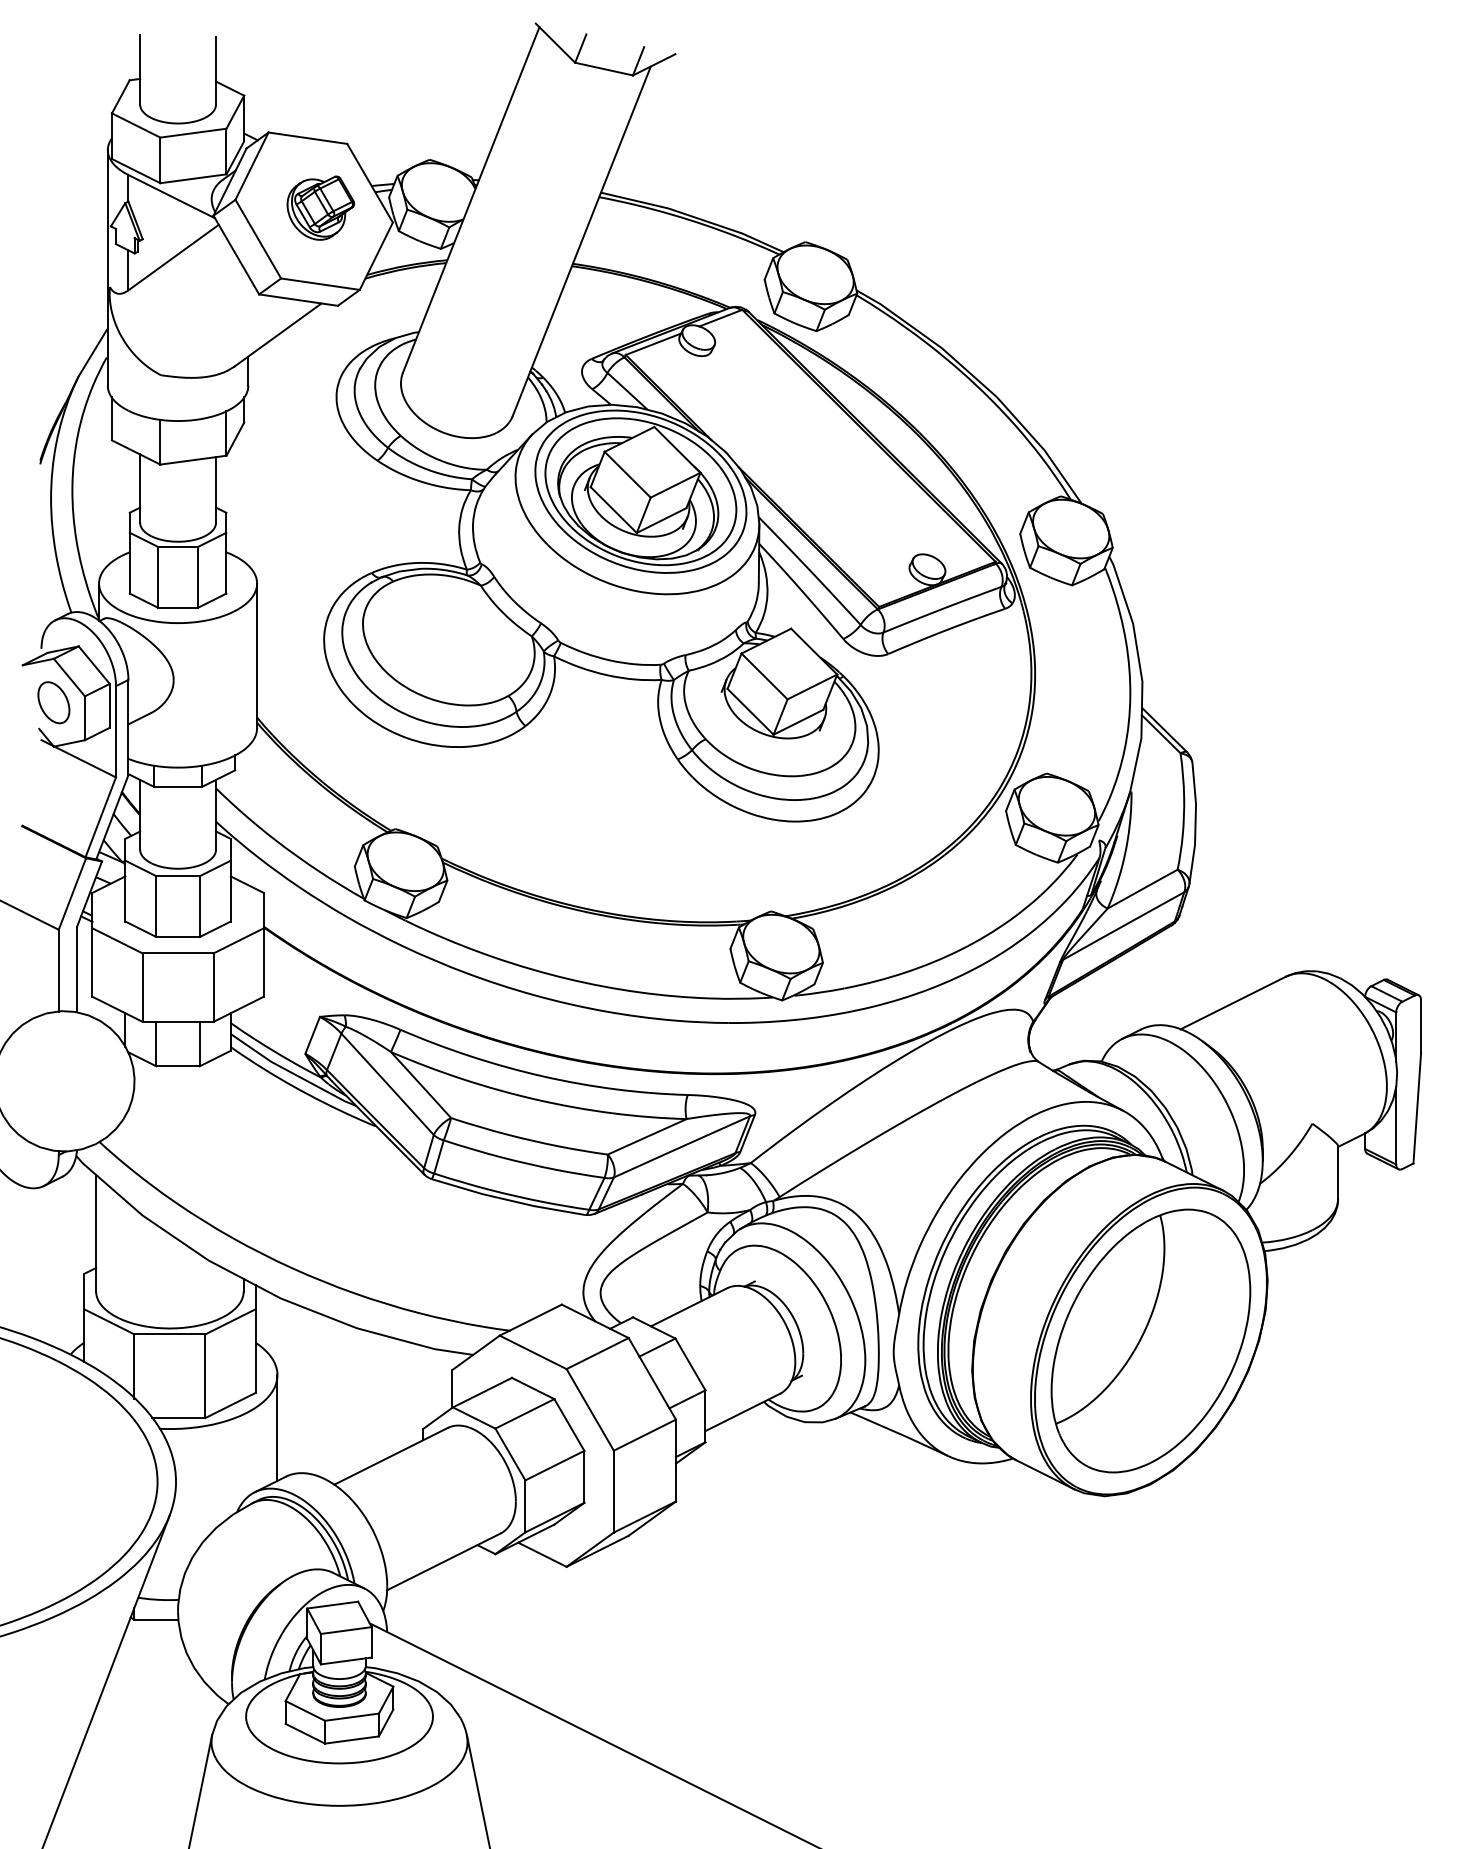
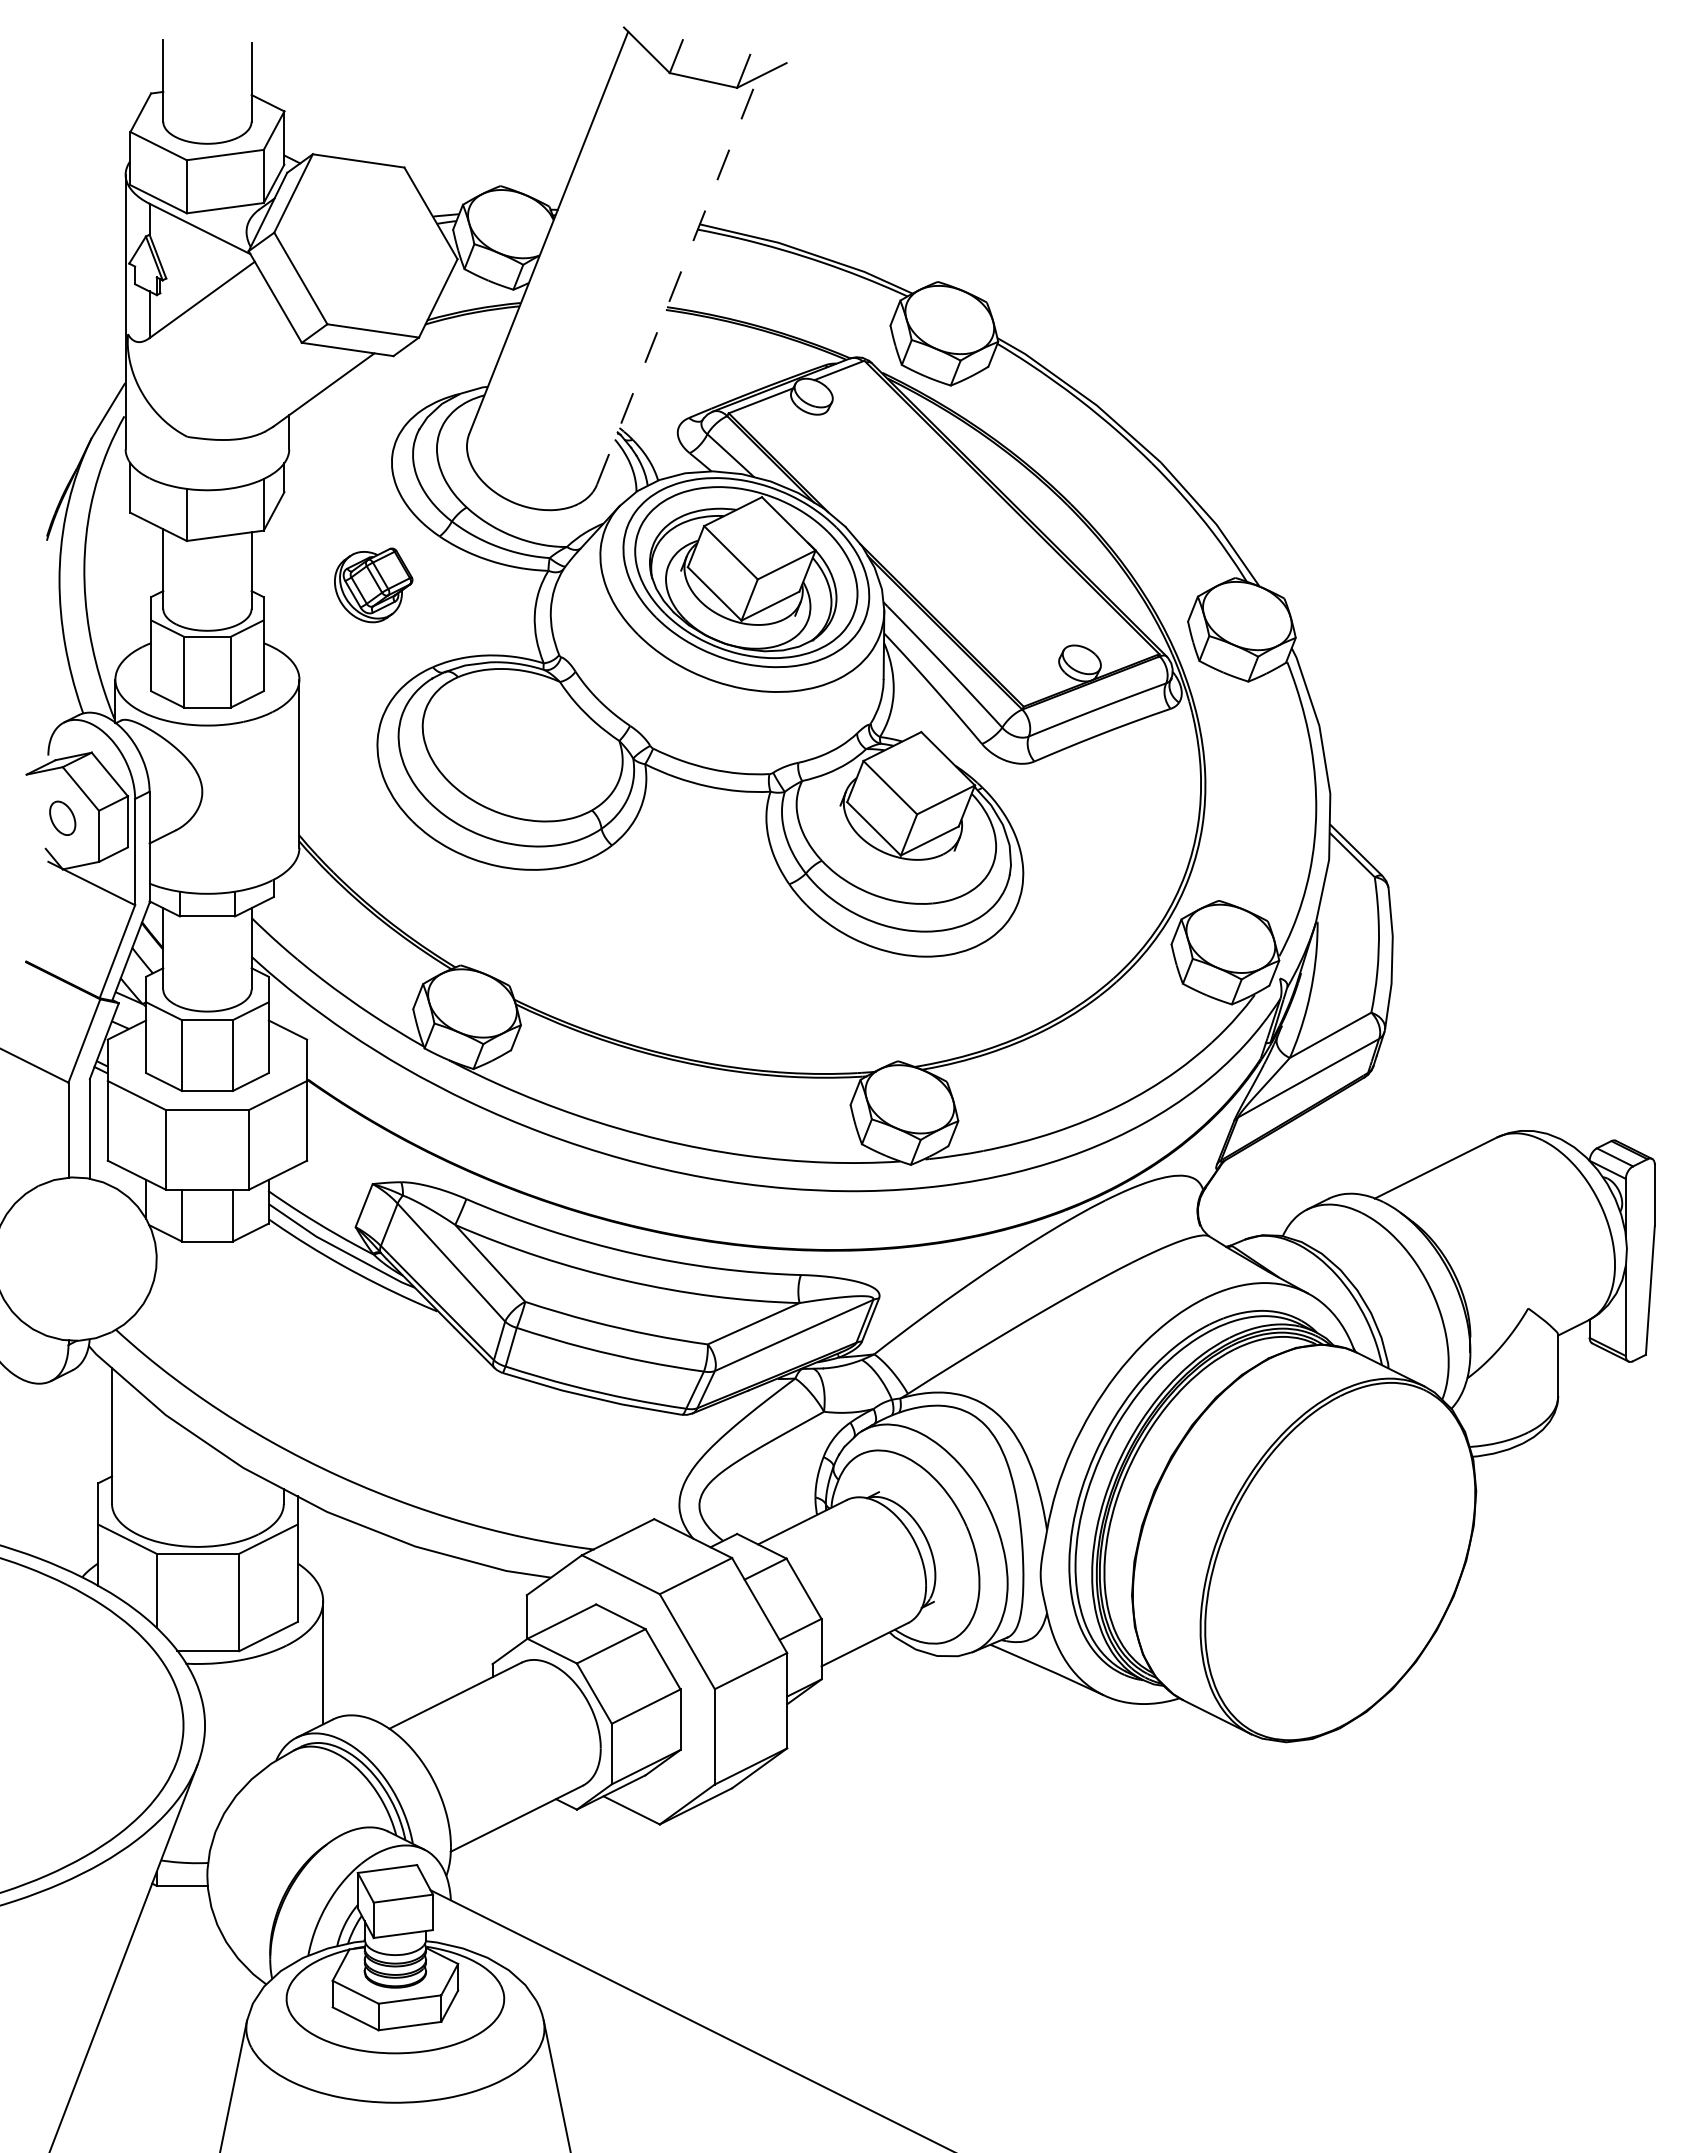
part: (320, 208) -> (373, 585), moved
line: (581, 240) -> (677, 280), solid -> dashed
part: (53, 702) -> (62, 818), size x0.7
part: (1150, 1341) -> (1339, 1561), removed

